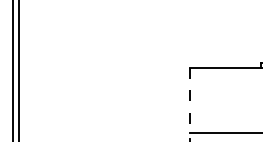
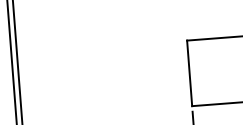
line: (189, 100) -> (189, 73), dashed -> solid

